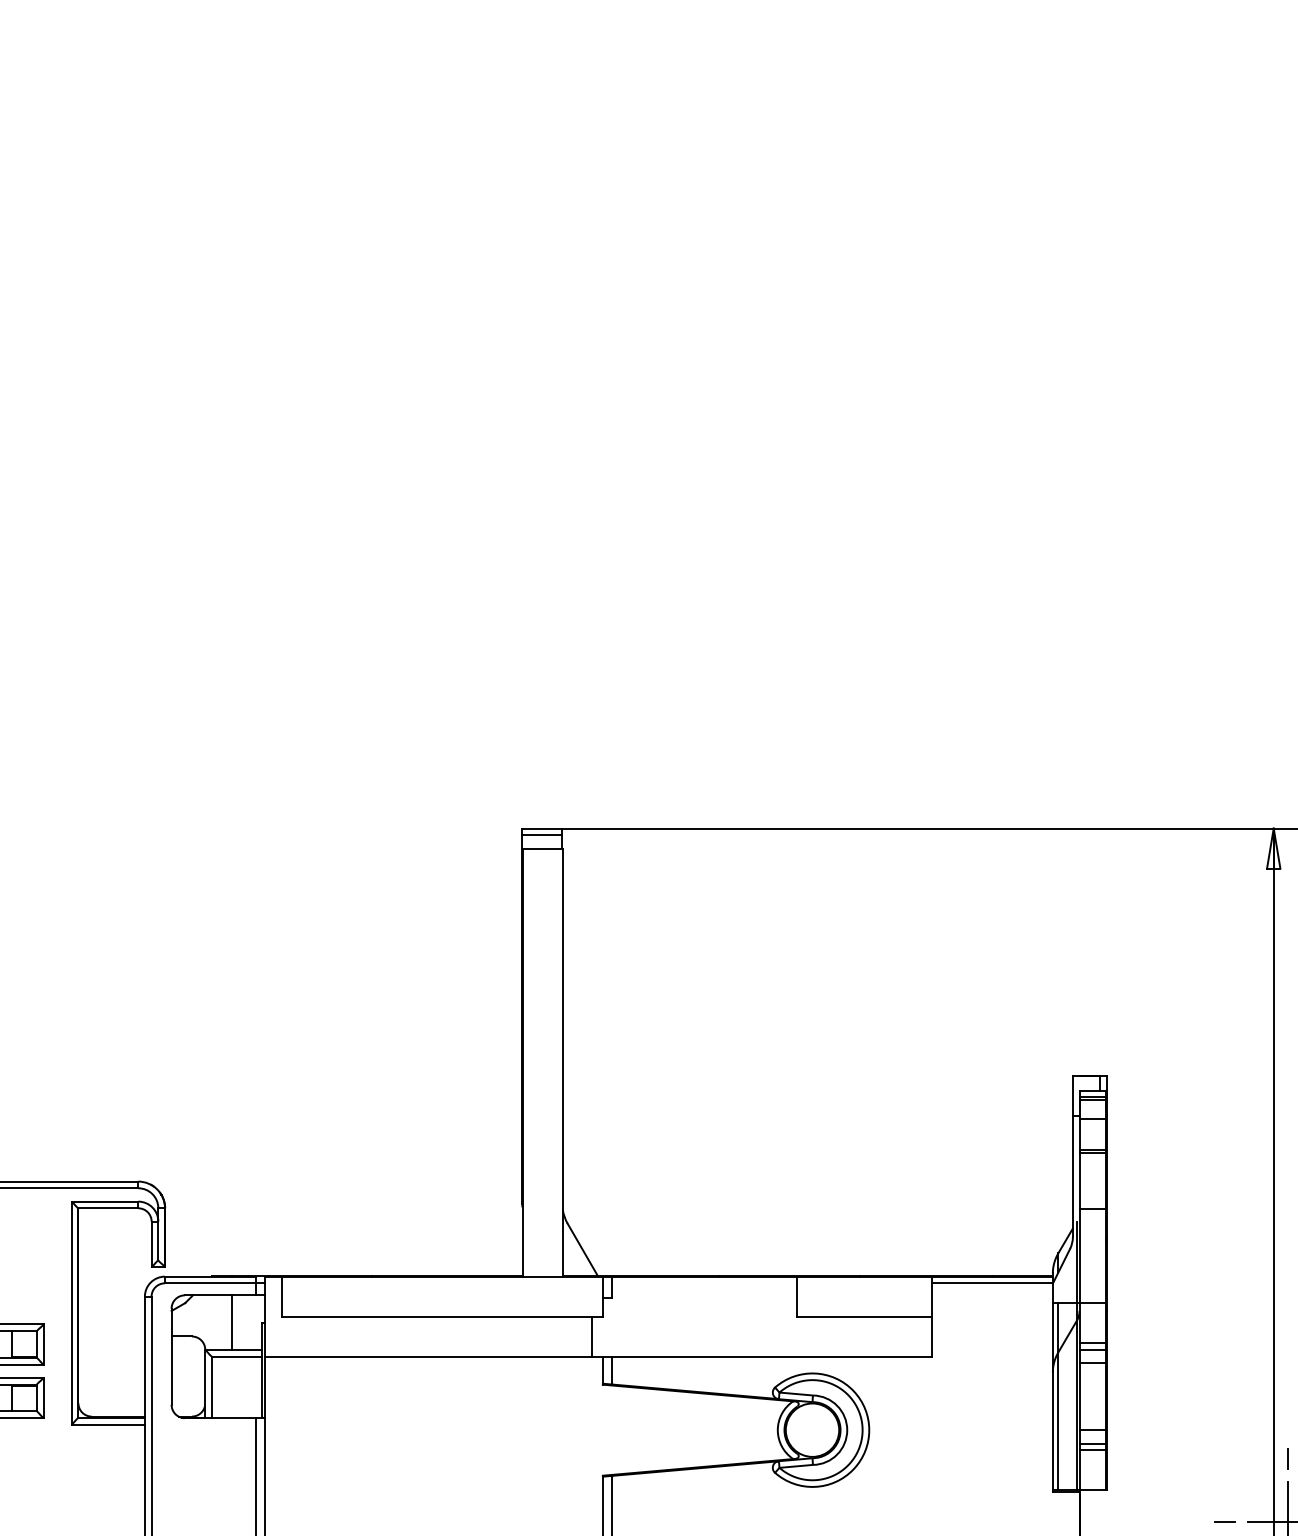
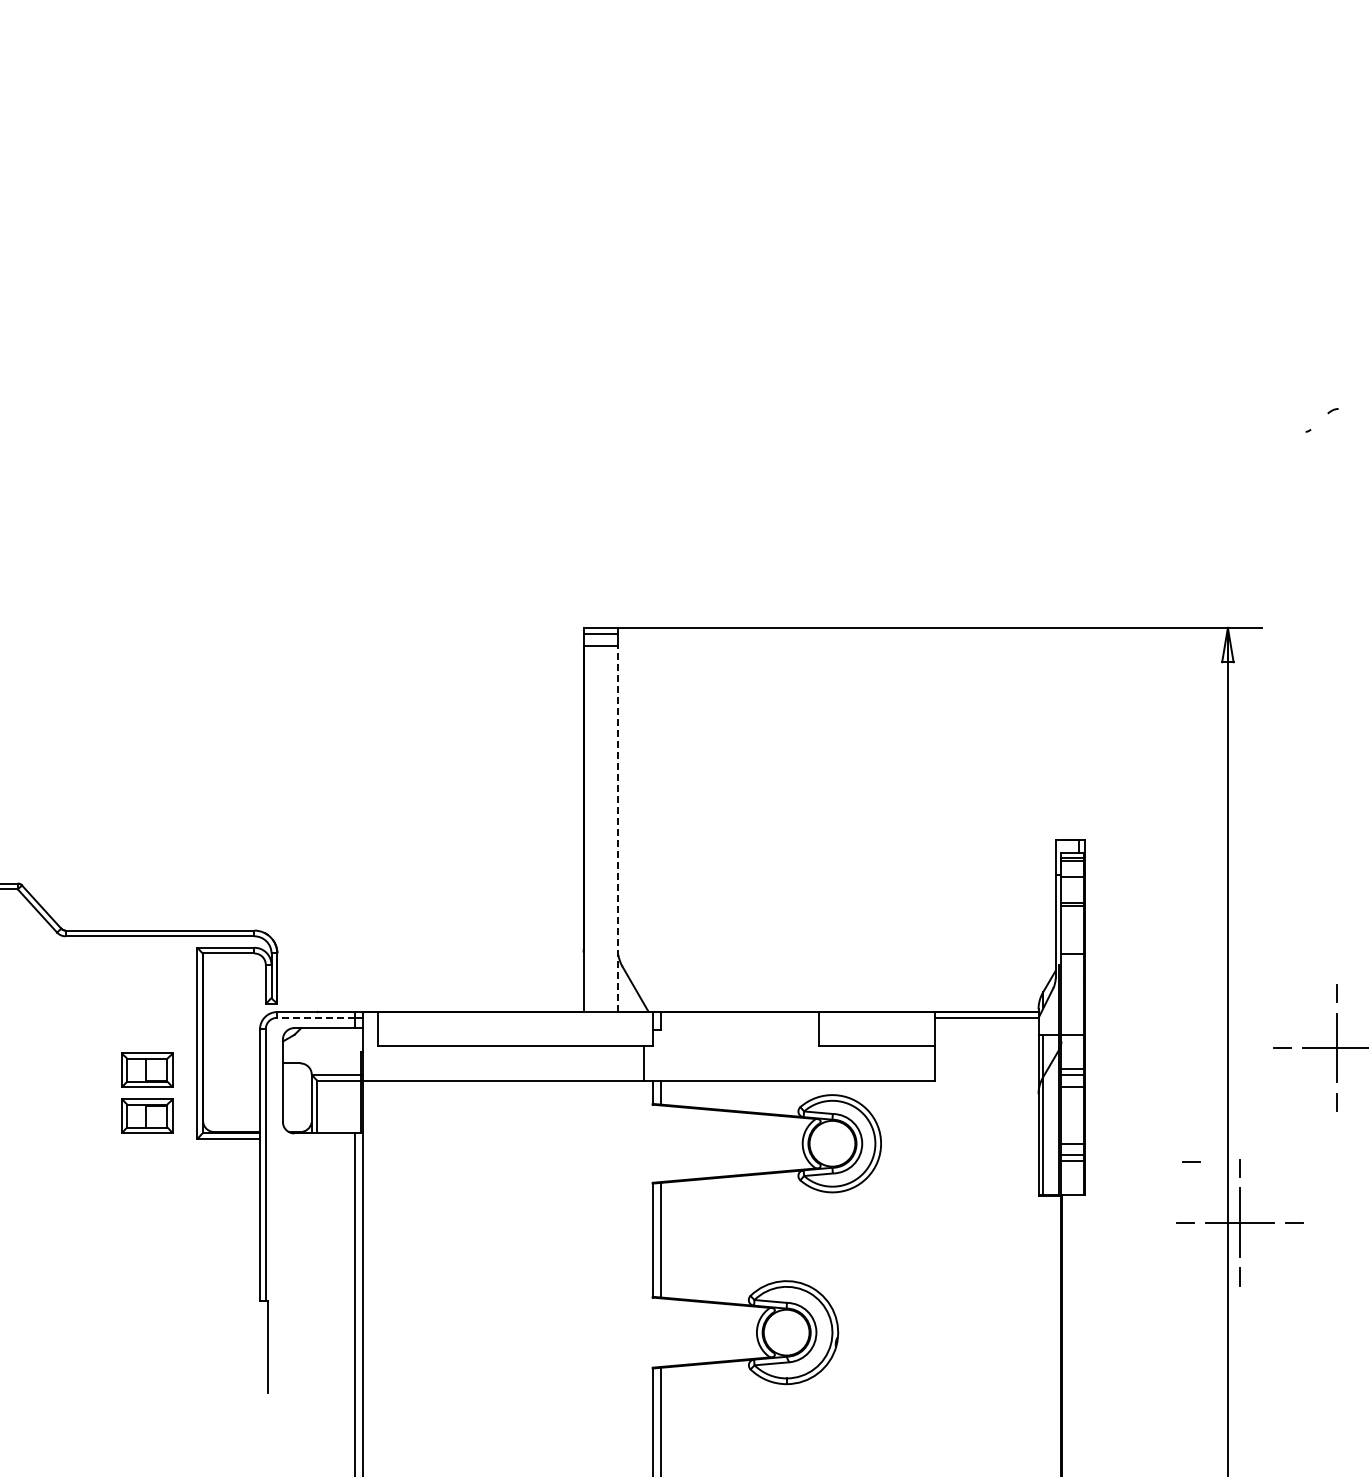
line: (562, 1062) -> (618, 828), solid -> dashed
line: (210, 1282) -> (316, 1017), solid -> dashed
line: (231, 1322) -> (334, 1051), removed
line: (1231, 1450) -> (1191, 1161), added

